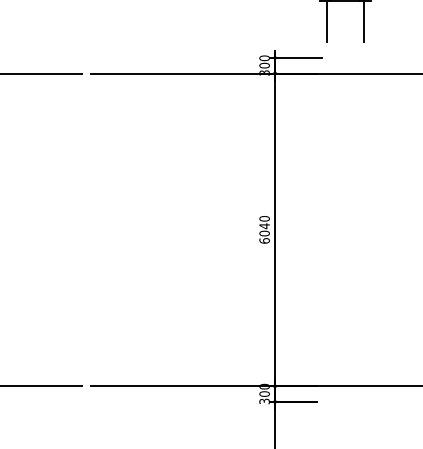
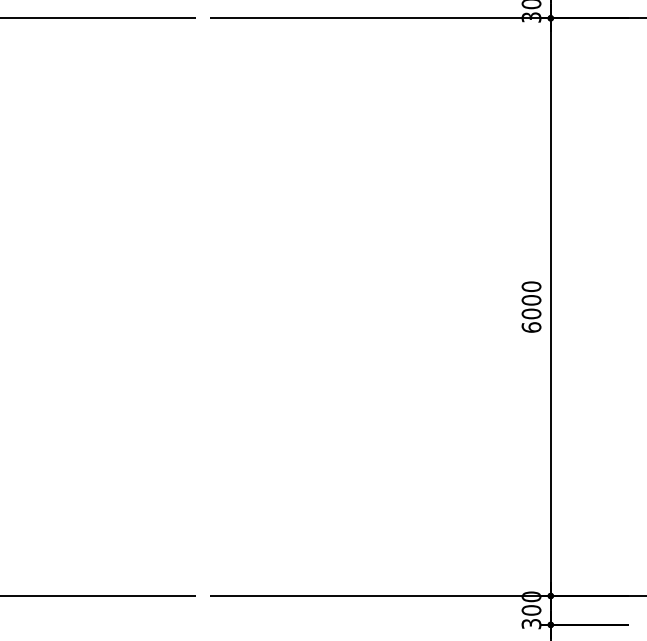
text: (264, 226) -> (531, 300), 6040 -> 6000

